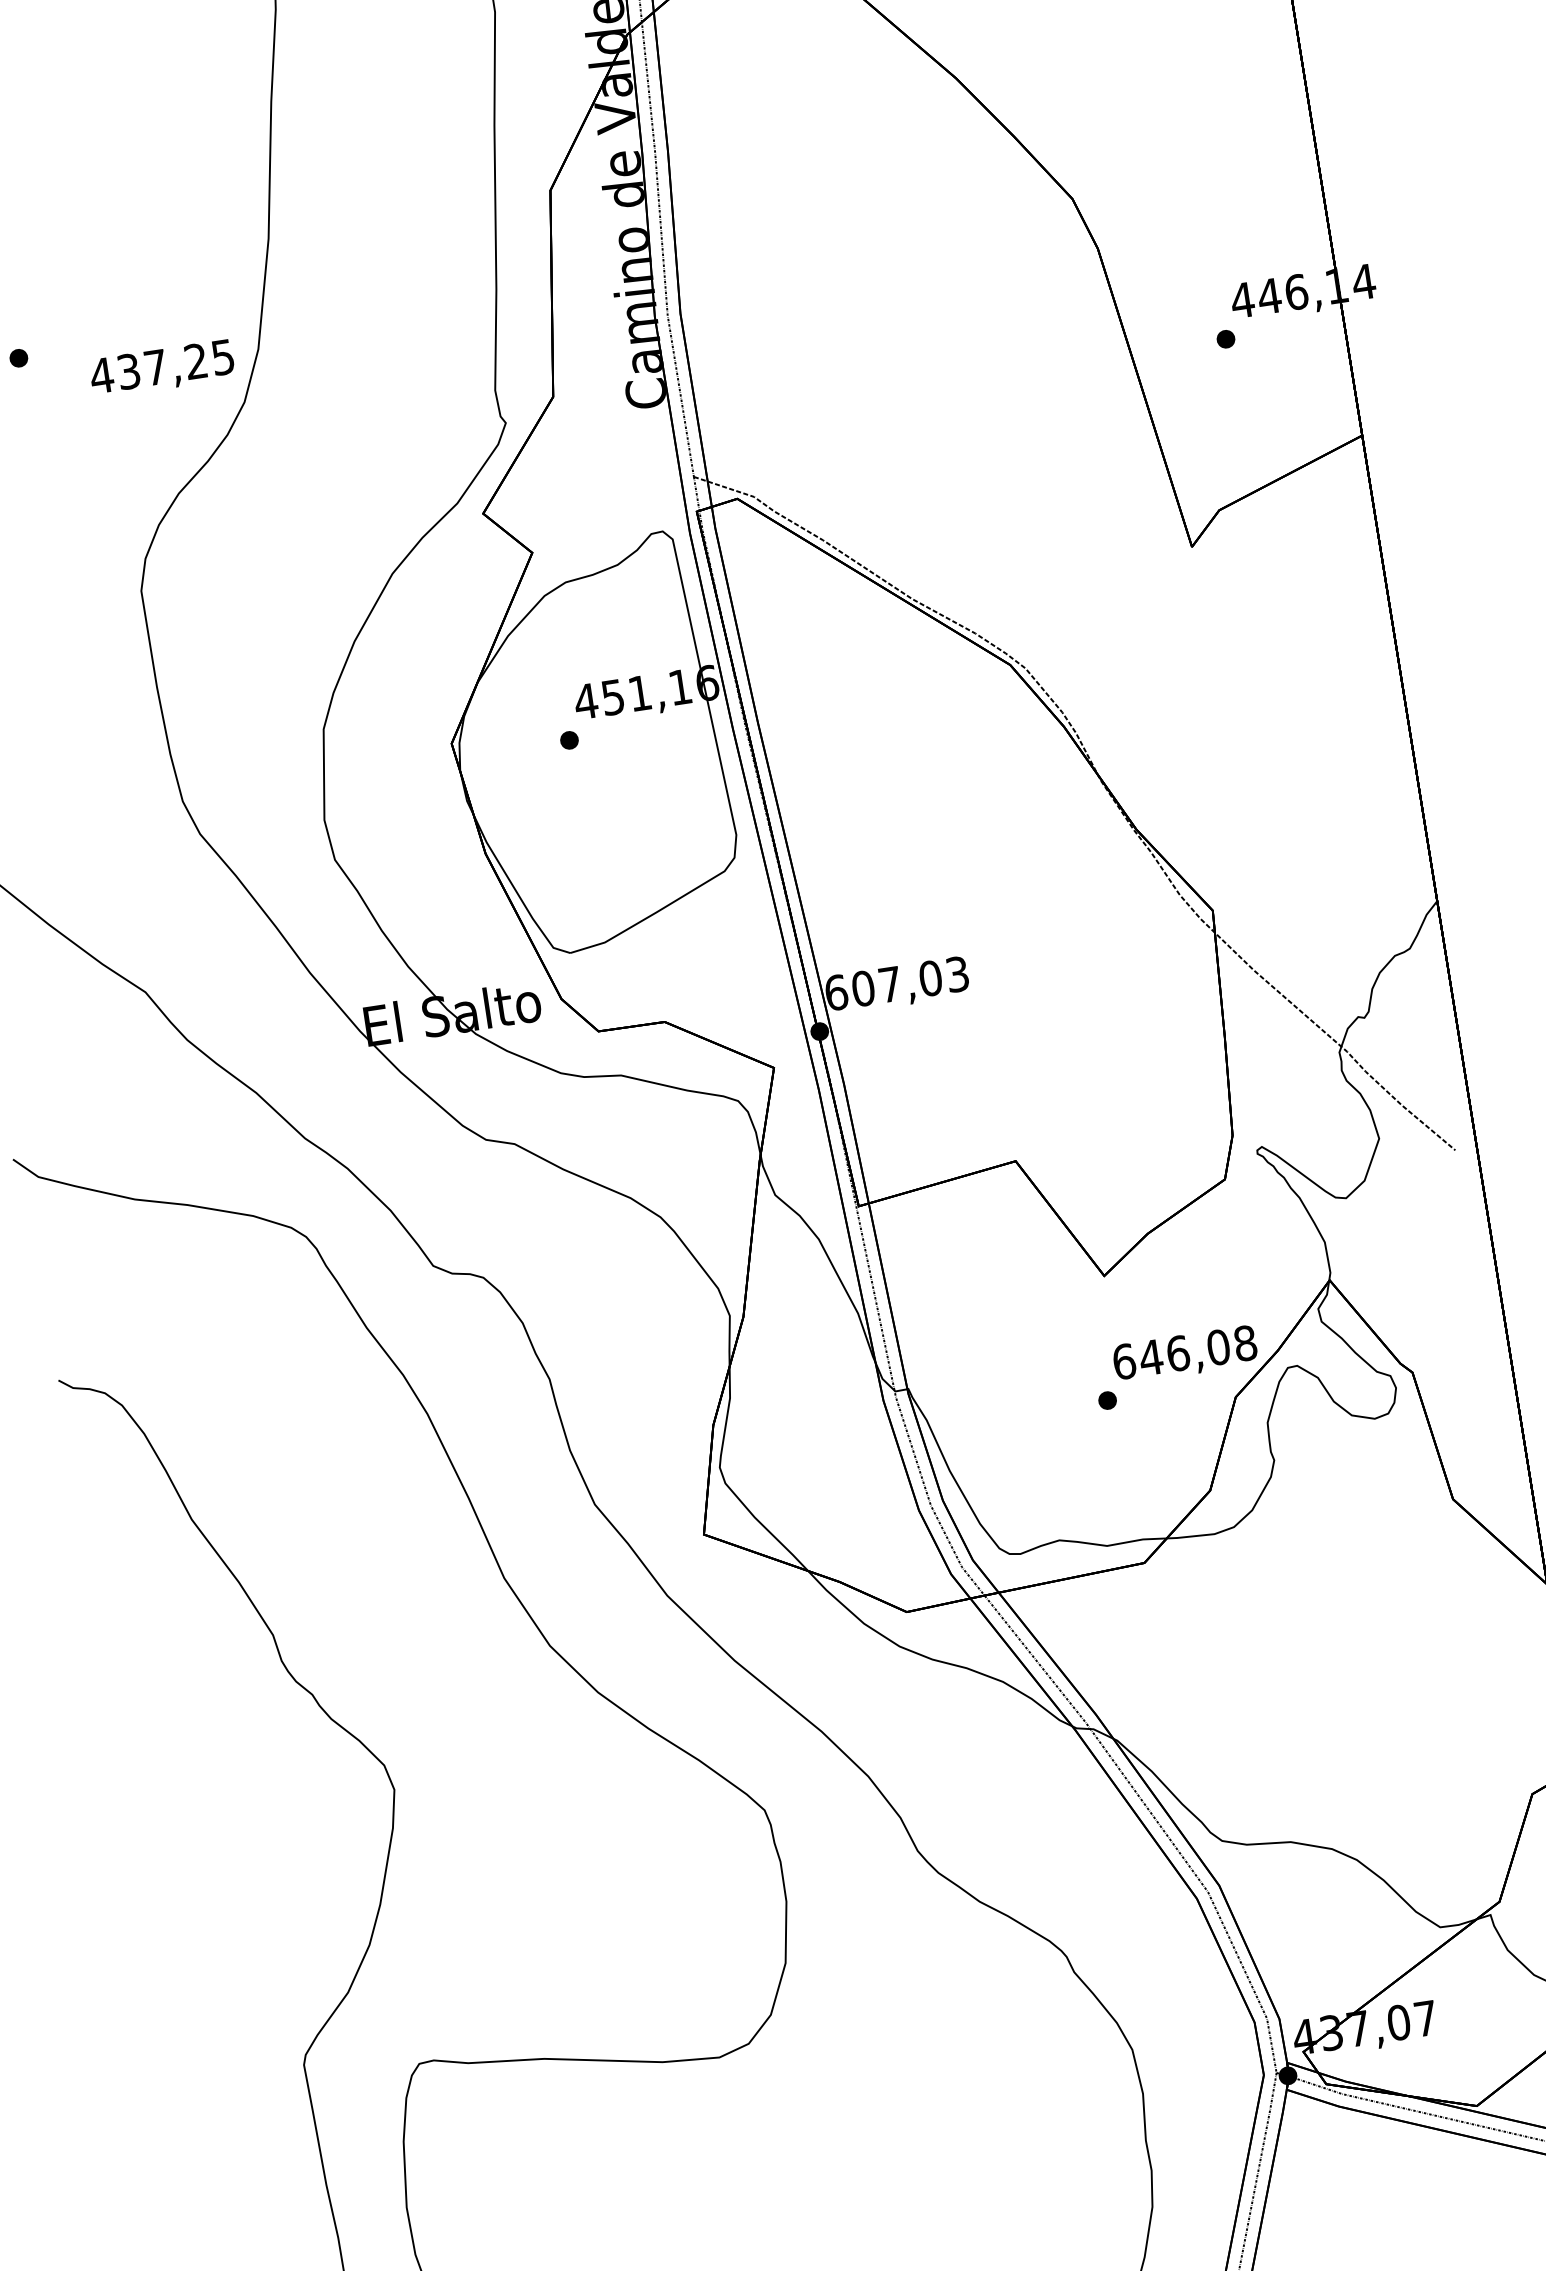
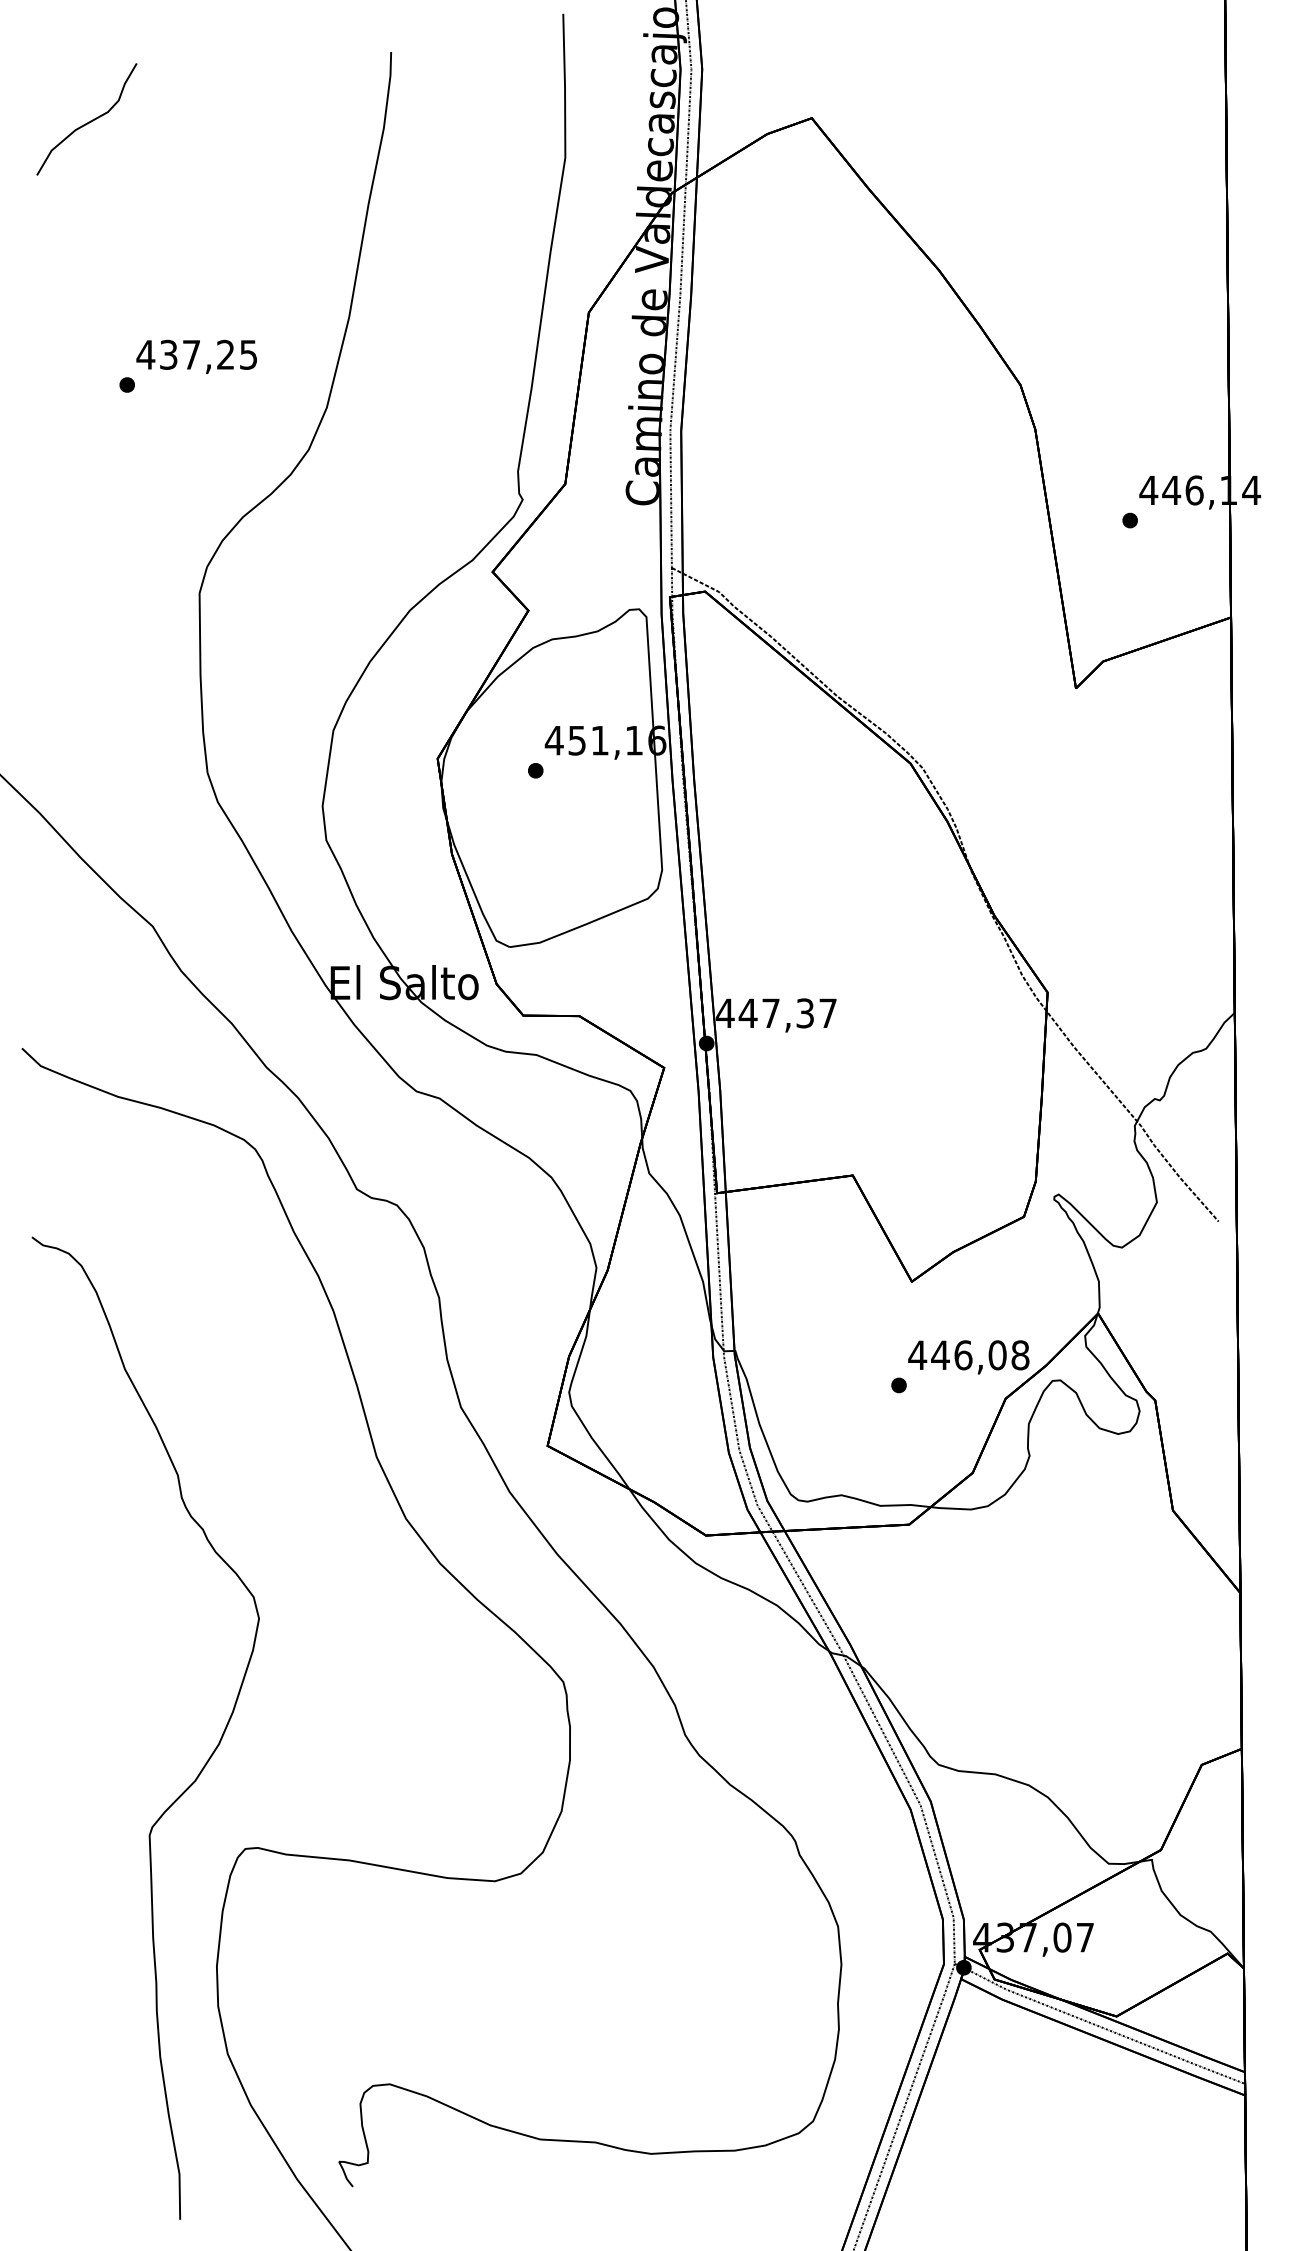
text: (161, 368) -> (196, 356), moved
text: (895, 983) -> (775, 1013), 607,03 -> 447,37
text: (1124, 1361) -> (917, 1355), 646,08 -> 446,08

